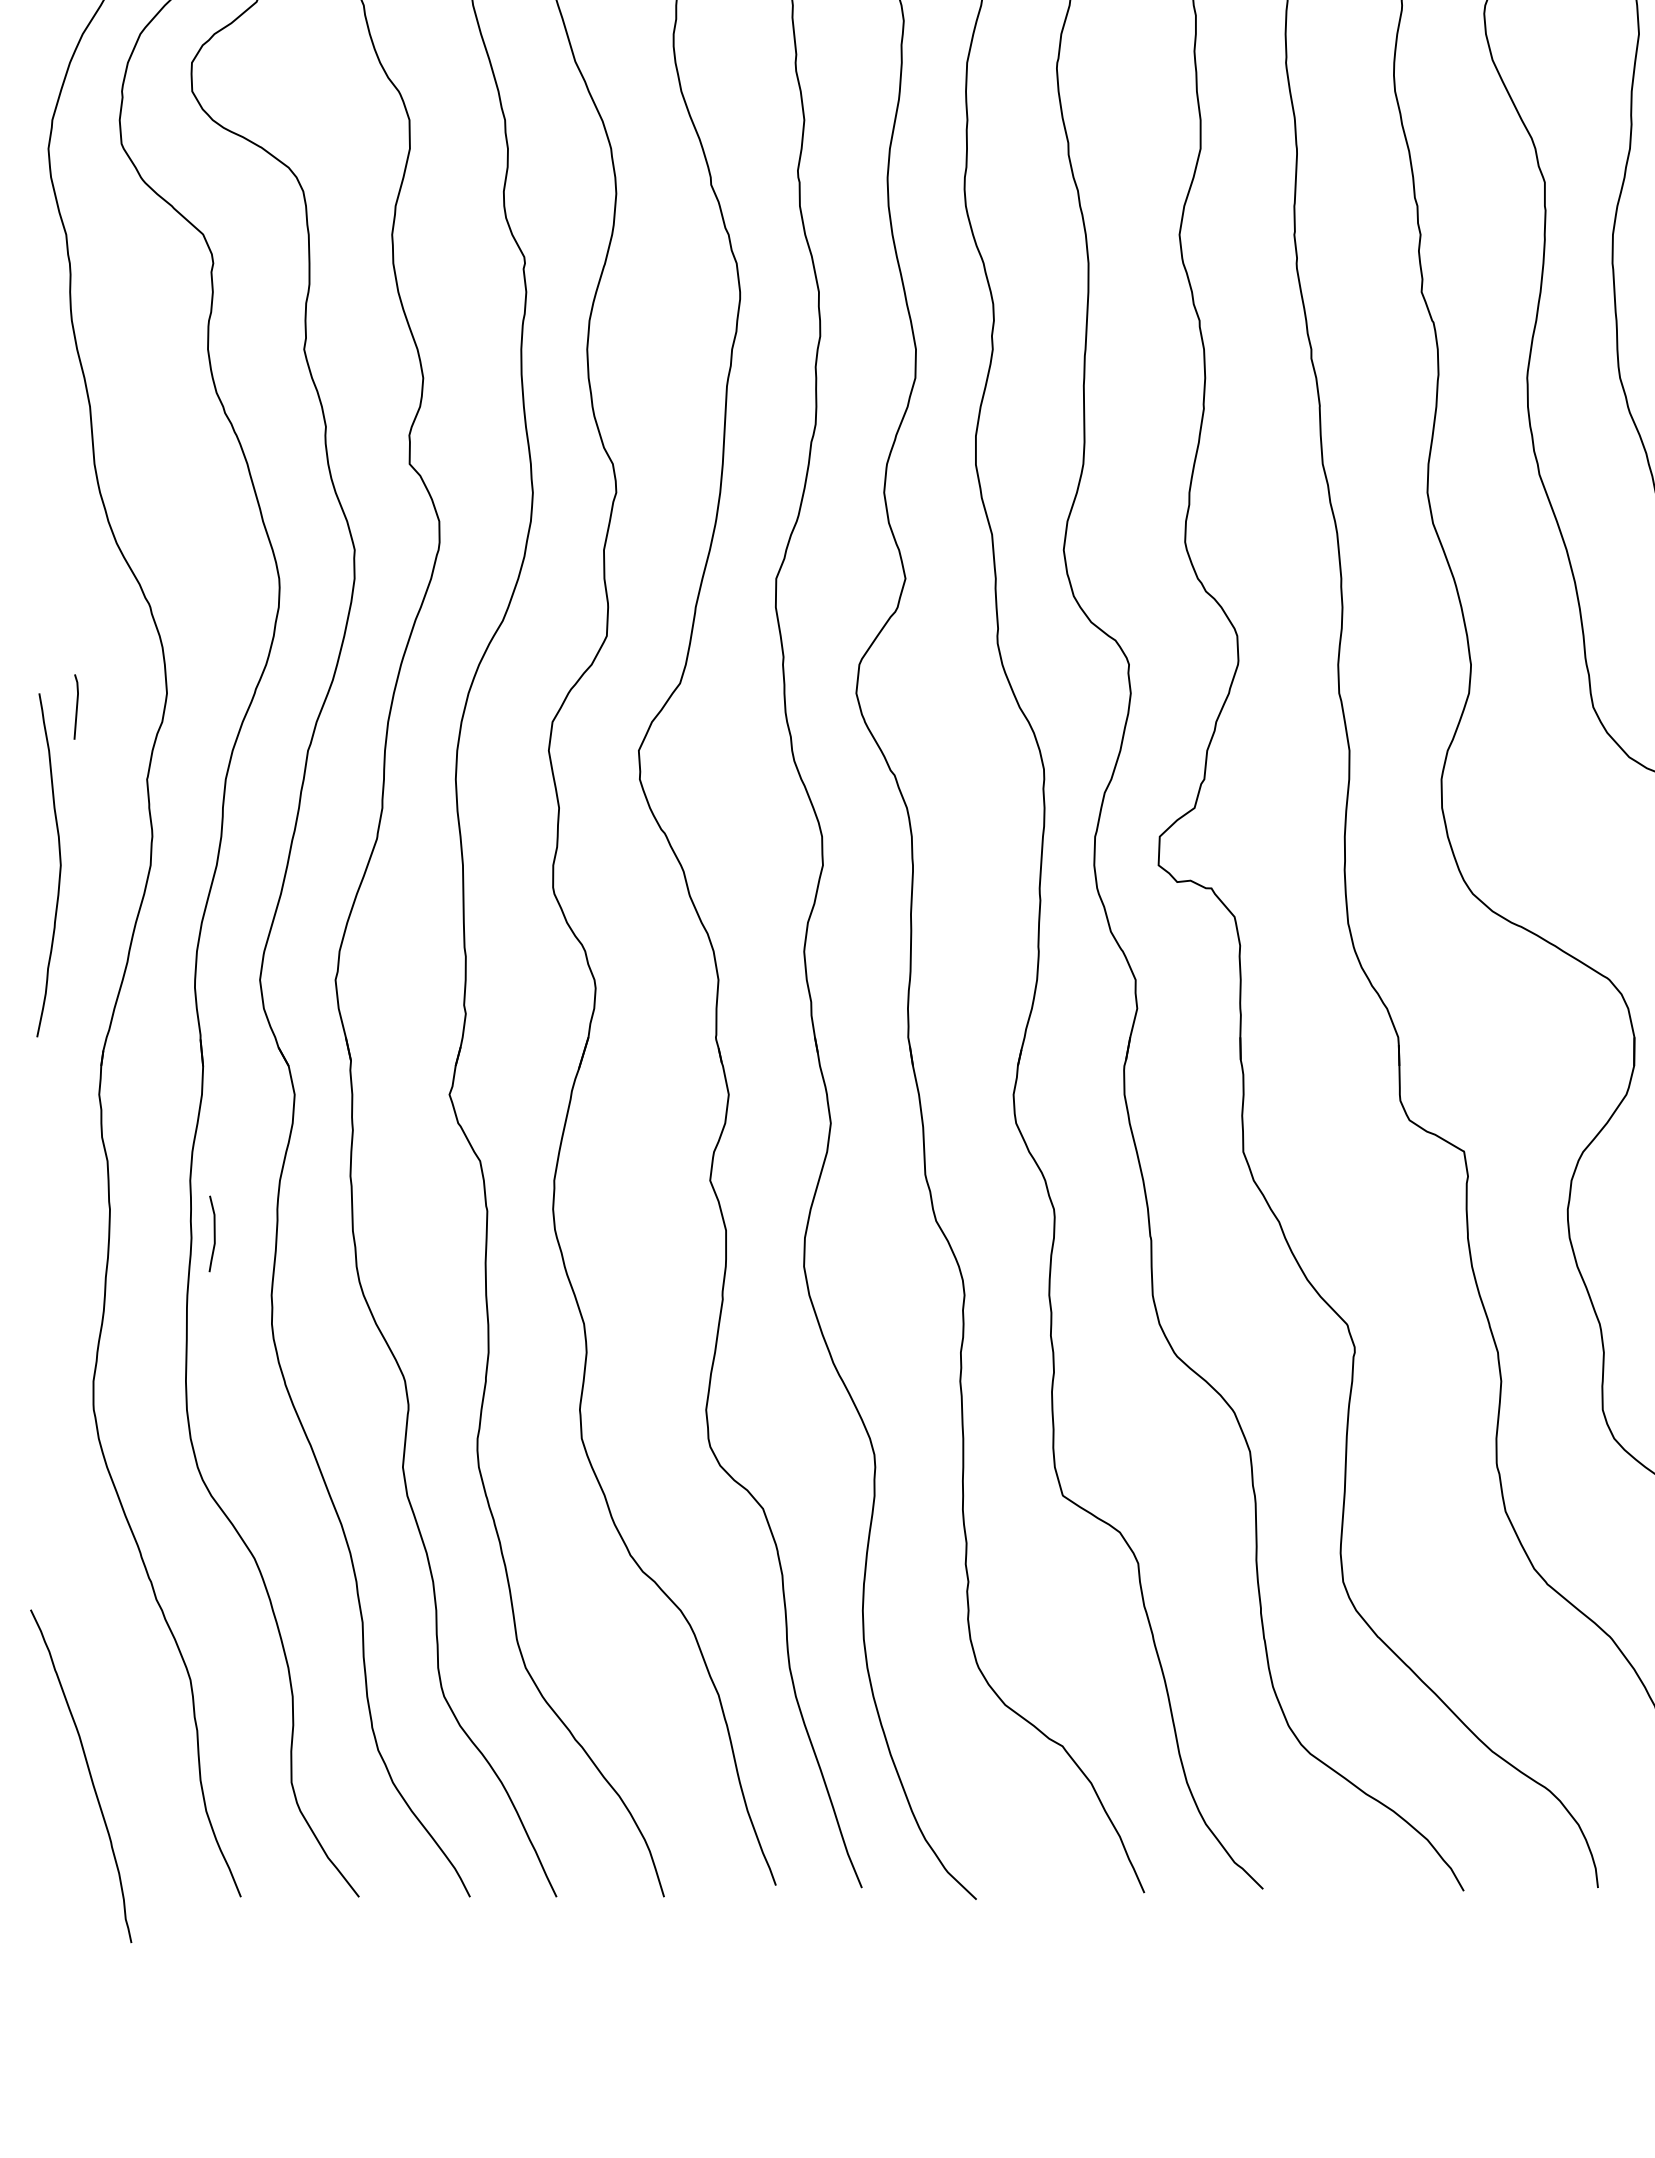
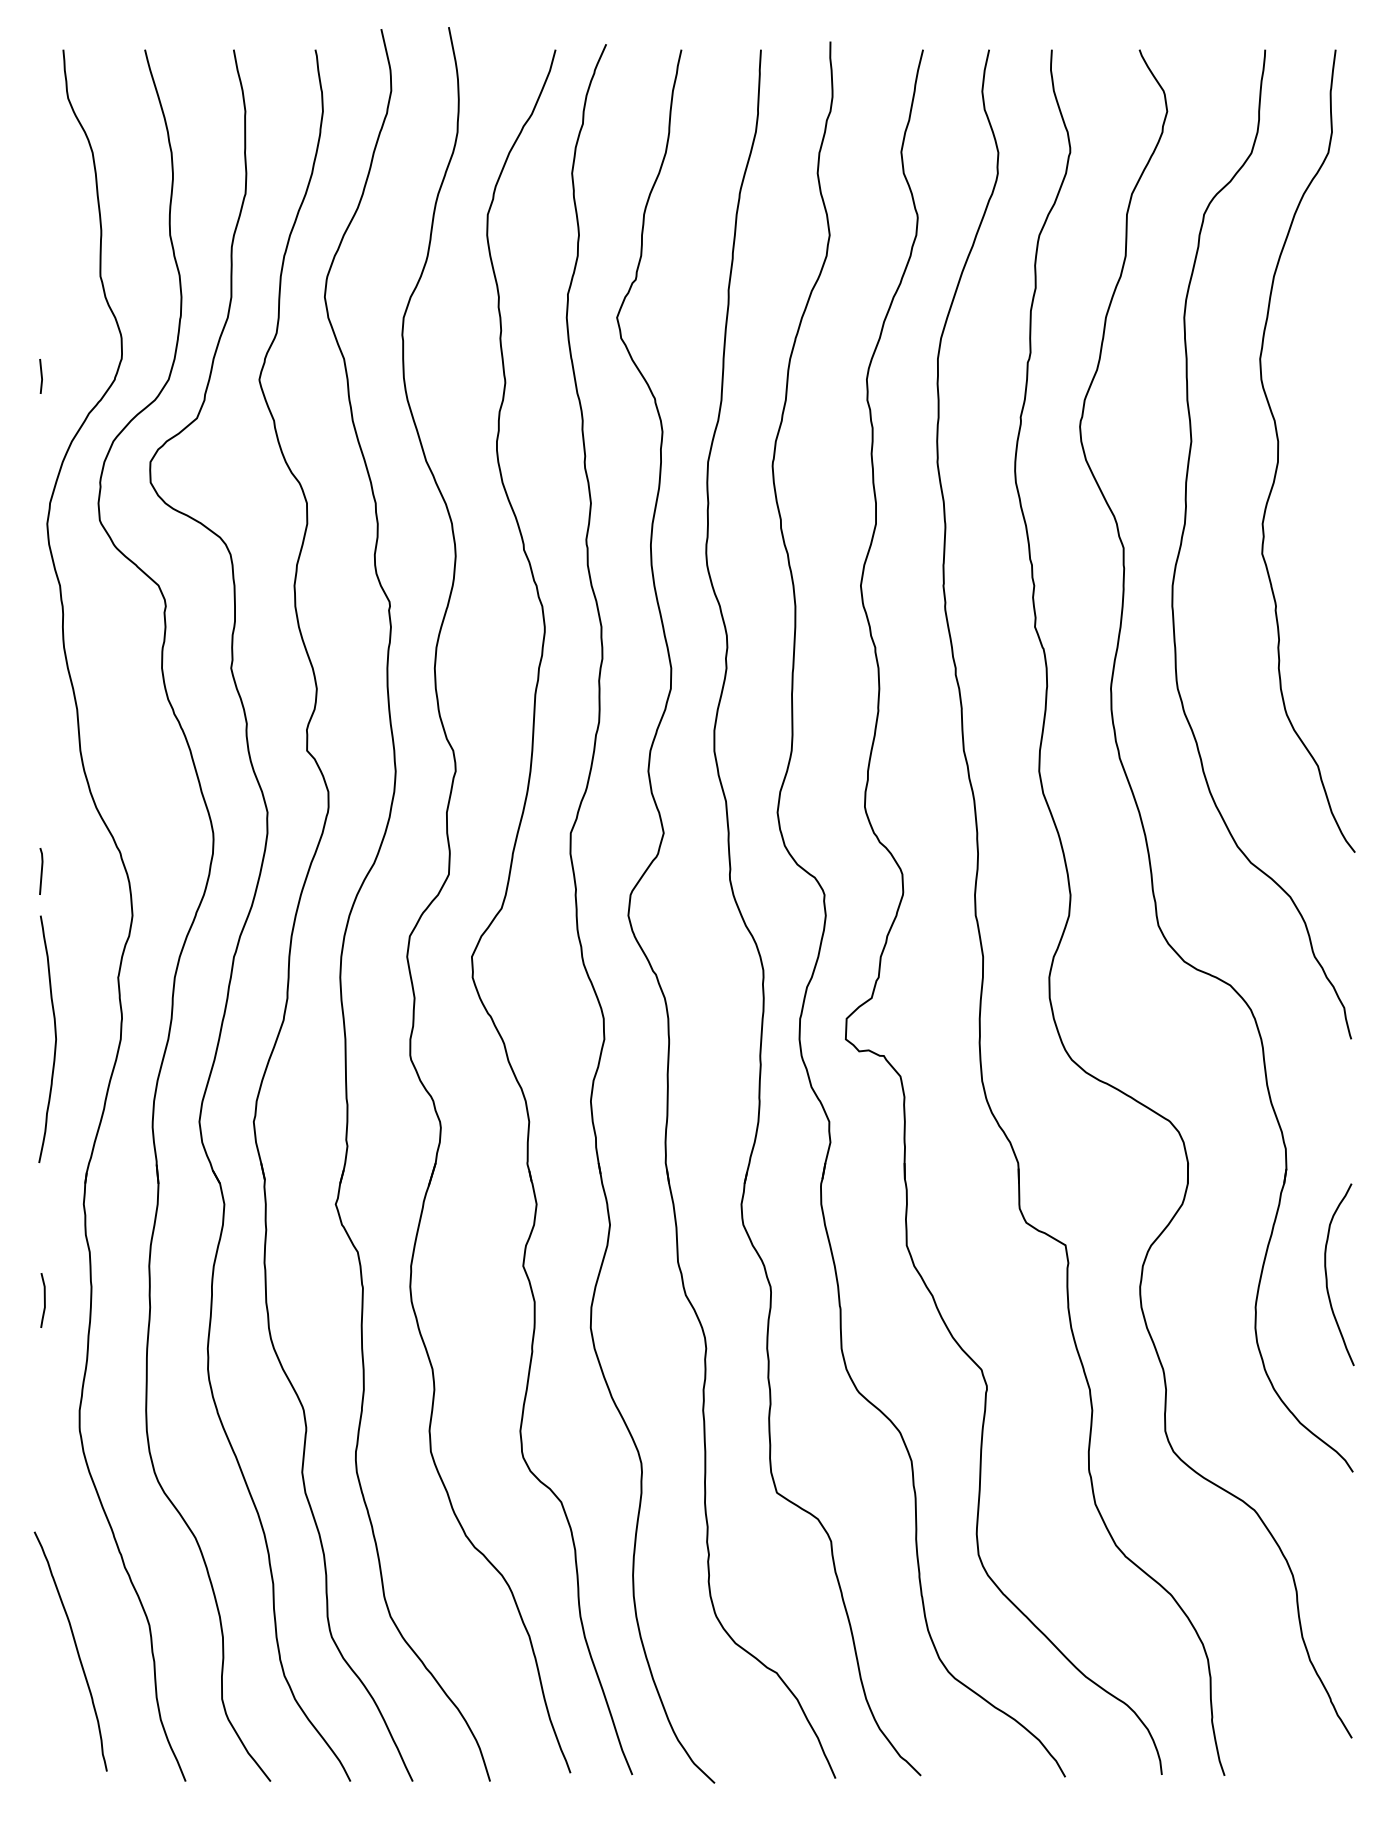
line: (76, 707) -> (41, 871), moved
line: (214, 1233) -> (44, 1300), moved
curve: (89, 1776) -> (76, 1651), moved

